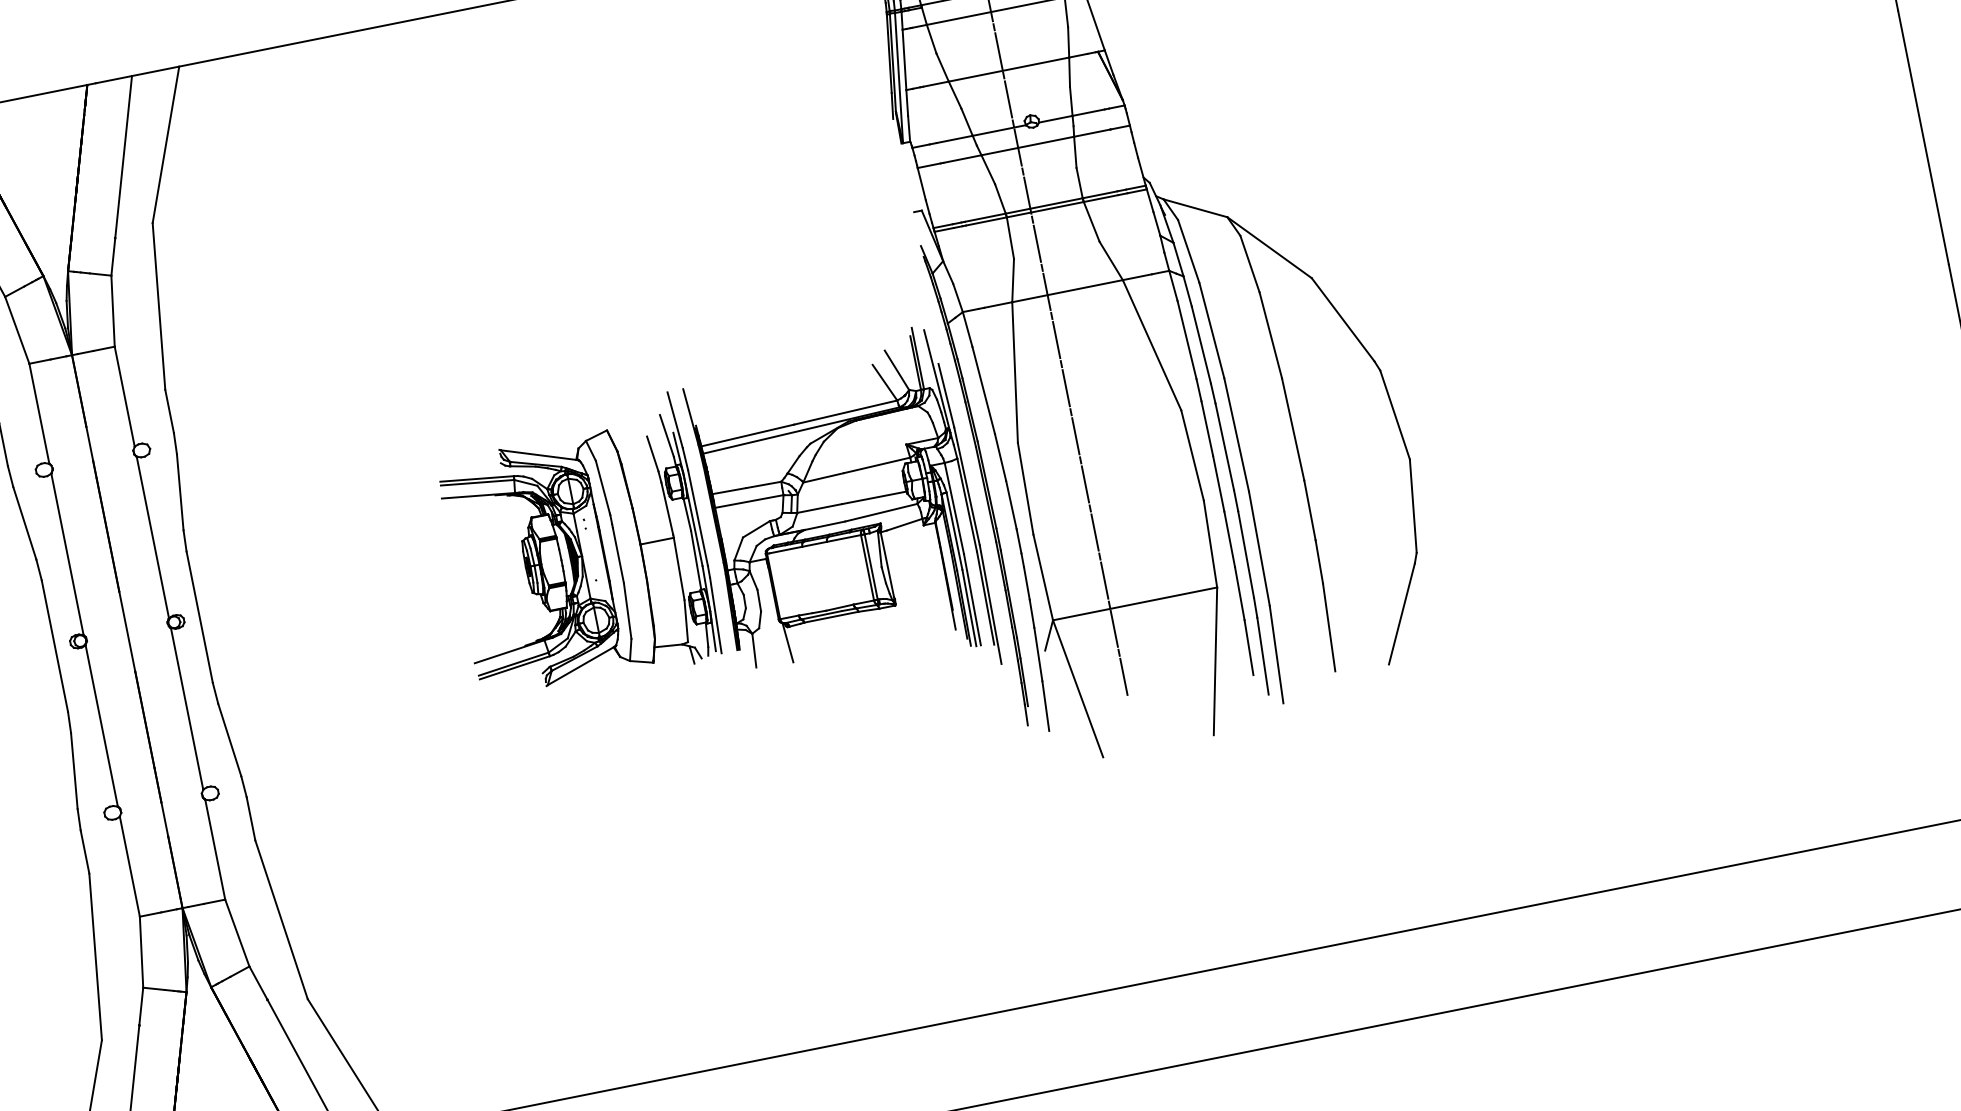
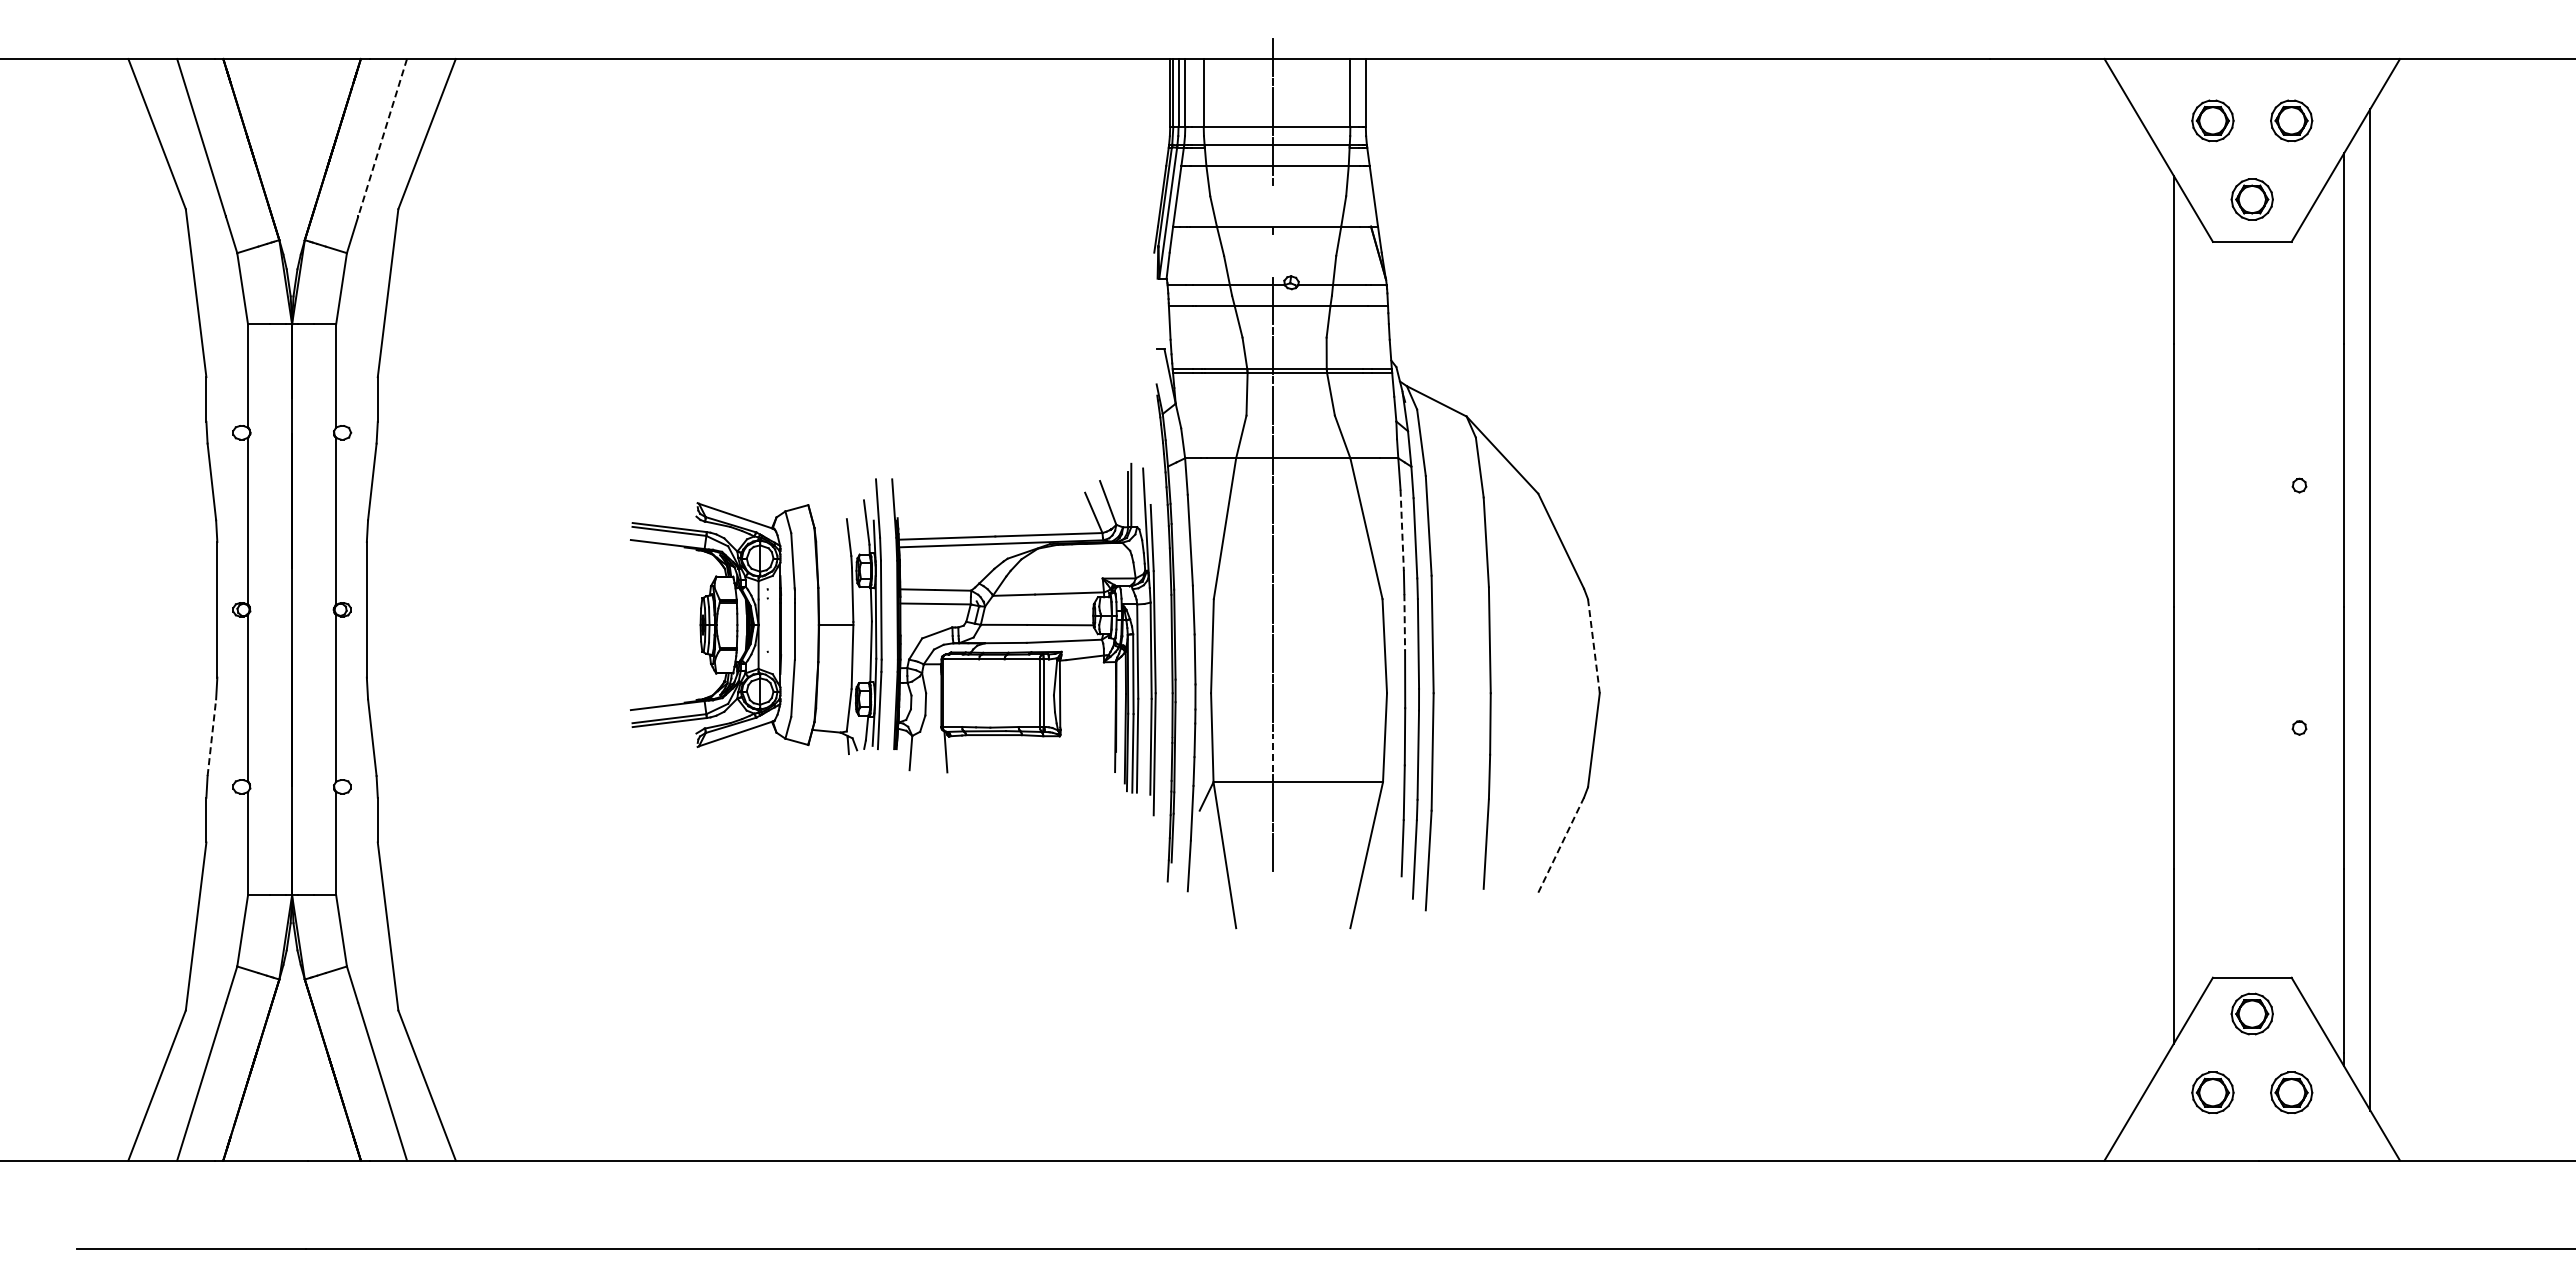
line: (998, 51) -> (1272, 206), removed
line: (1008, 98) -> (1272, 255), removed
line: (123, 157) -> (382, 138), solid -> dashed
line: (1187, 340) -> (1402, 530), solid -> dashed
line: (1394, 415) -> (1593, 646), solid -> dashed
line: (1207, 428) -> (1404, 622), solid -> dashed
line: (1104, 581) -> (1272, 753), solid -> dashed
line: (1402, 614) -> (1561, 845), solid -> dashed
line: (73, 770) -> (211, 737), solid -> dashed

